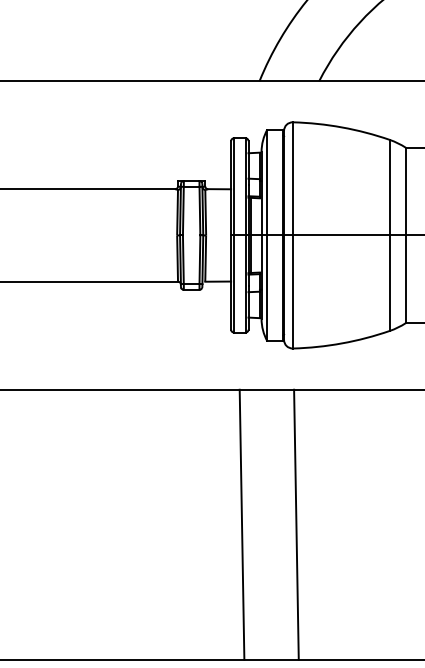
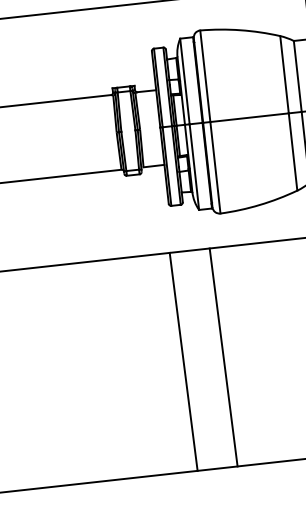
line: (241, 524) -> (183, 361), moved
line: (296, 524) -> (223, 357), moved

